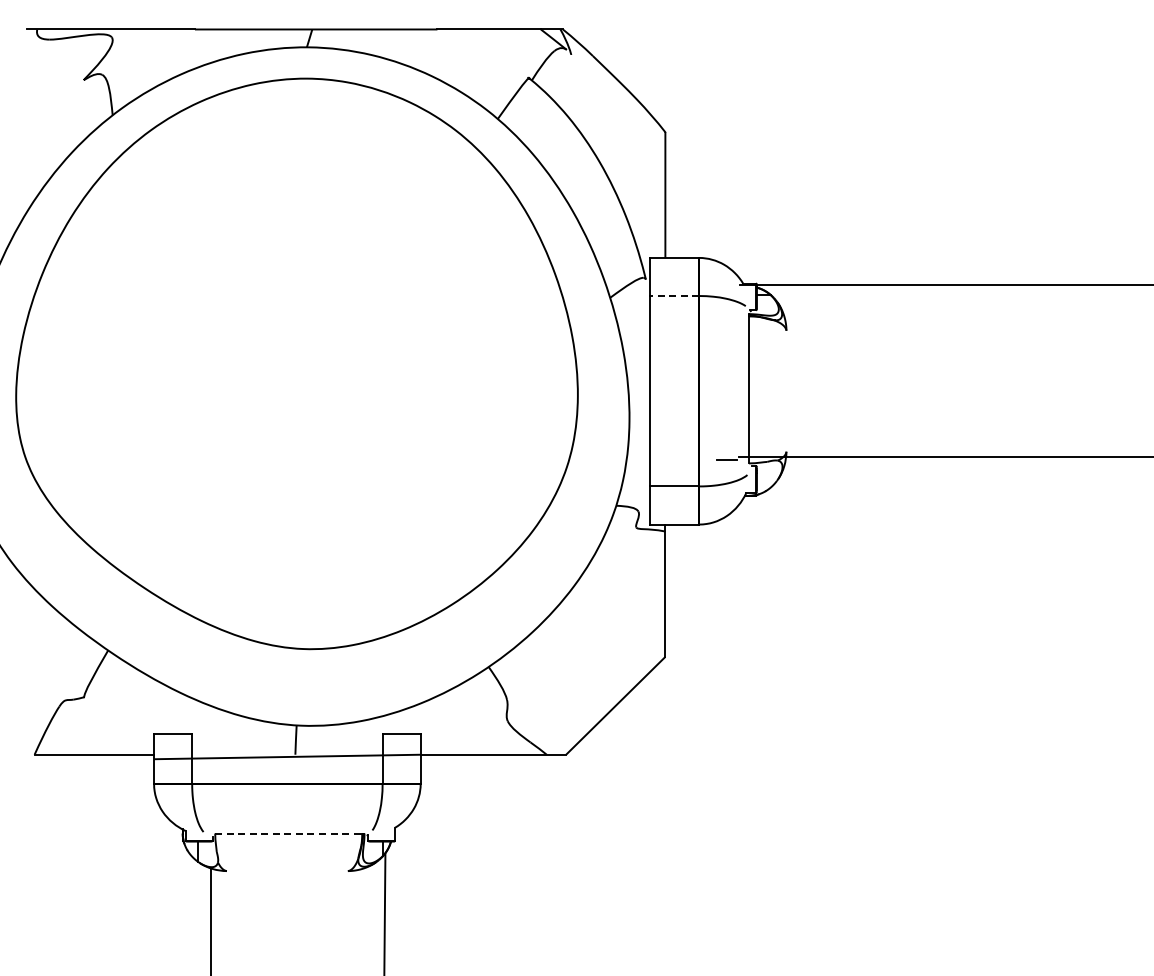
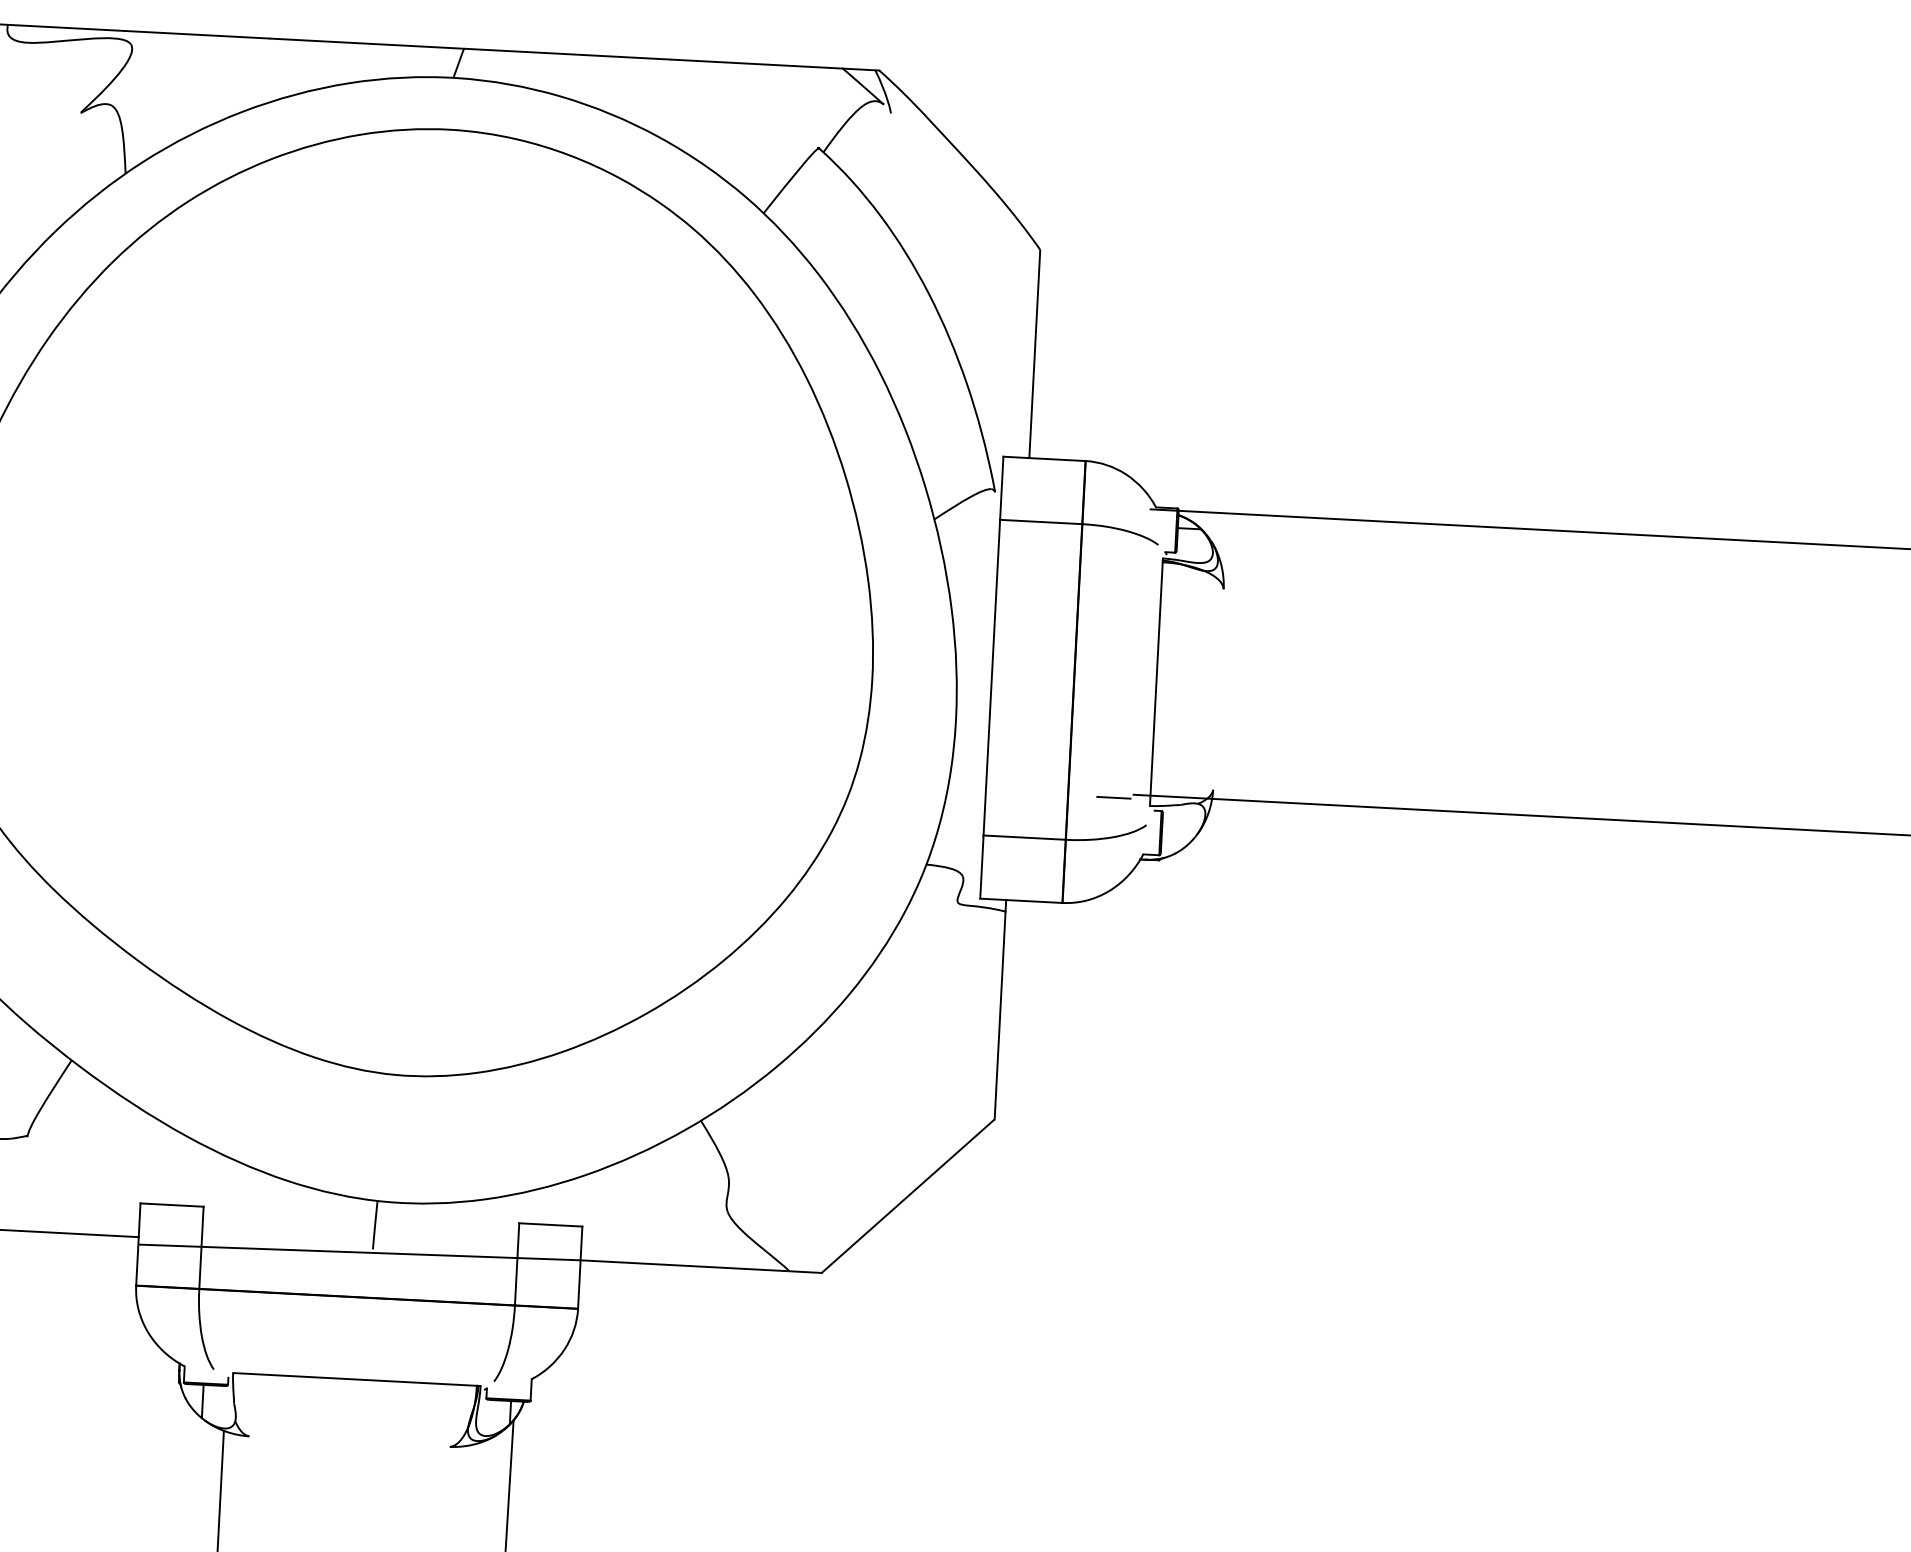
line: (674, 296) -> (1041, 522), dashed -> solid
line: (288, 833) -> (354, 1379), dashed -> solid

